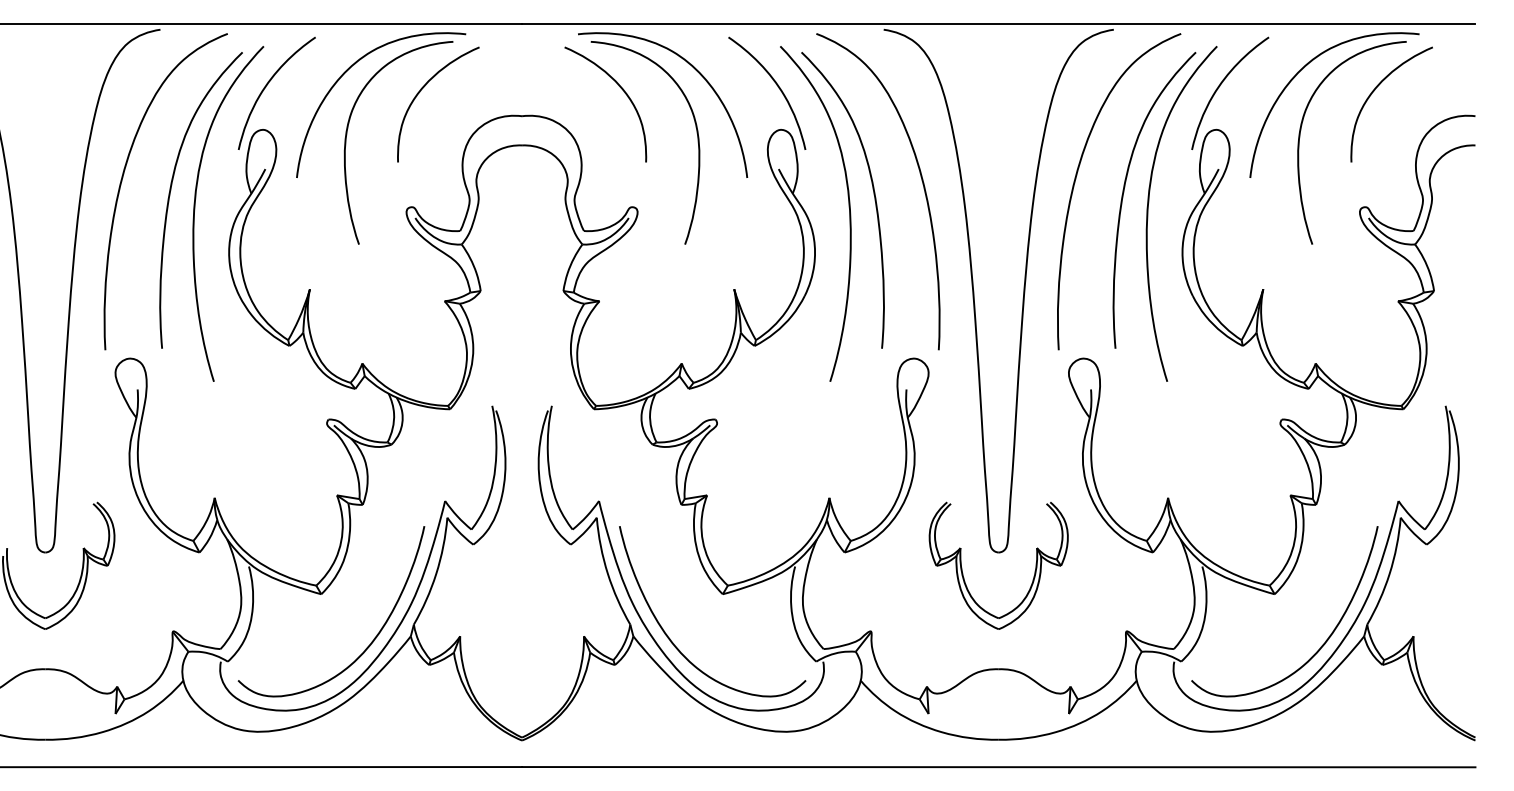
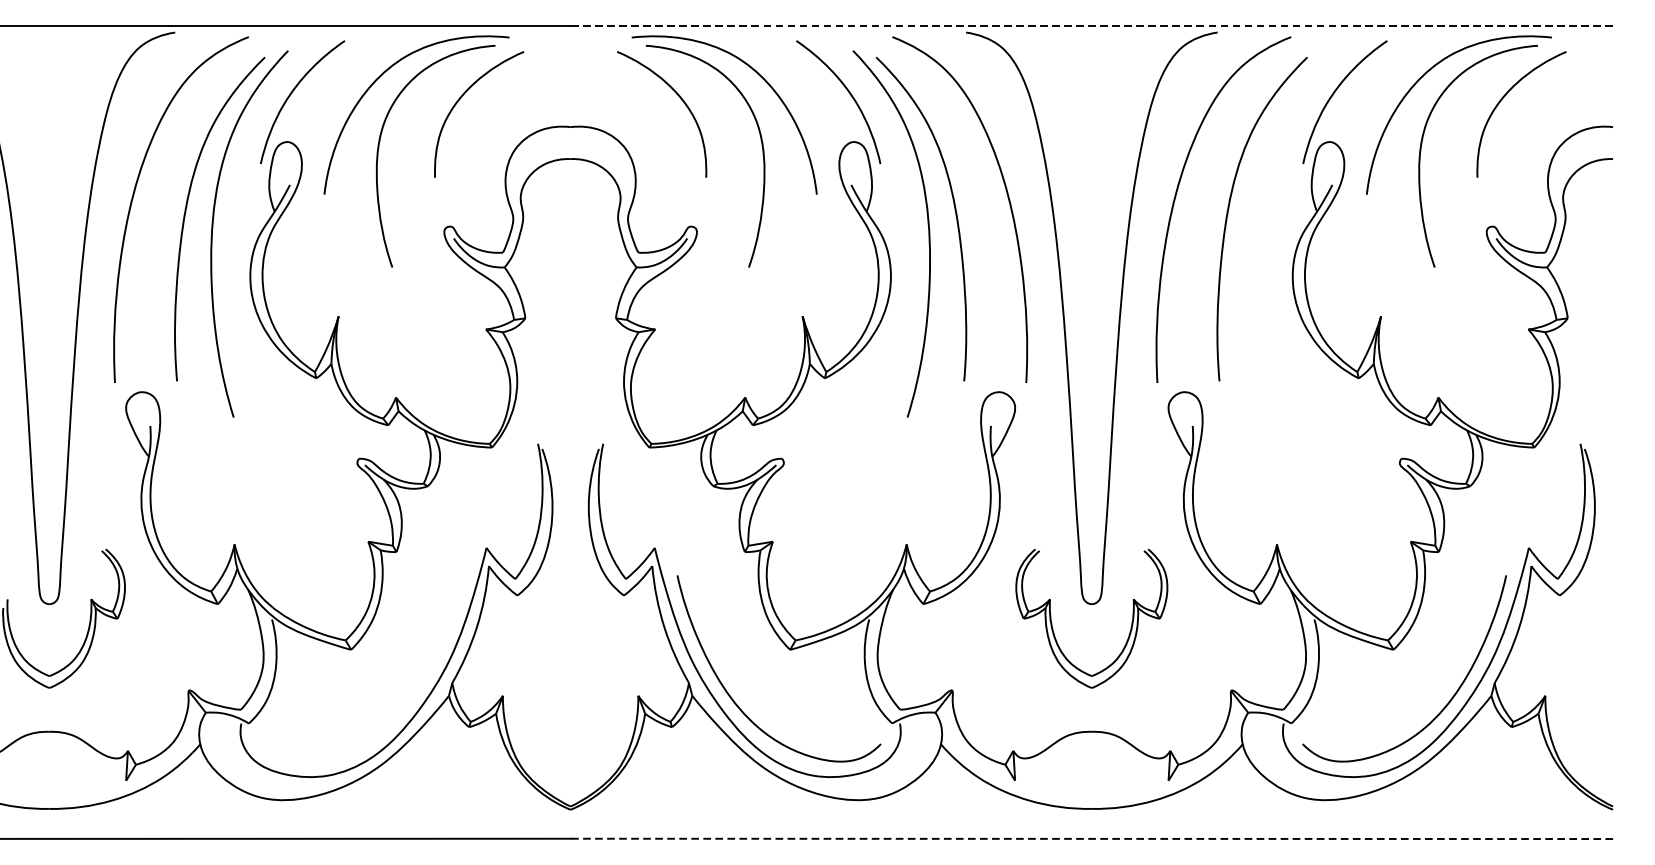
line: (998, 23) -> (1091, 25), solid -> dashed
curve: (1148, 213) -> (1255, 233), removed
curve: (371, 641) -> (405, 701), removed
line: (998, 767) -> (1091, 839), solid -> dashed

